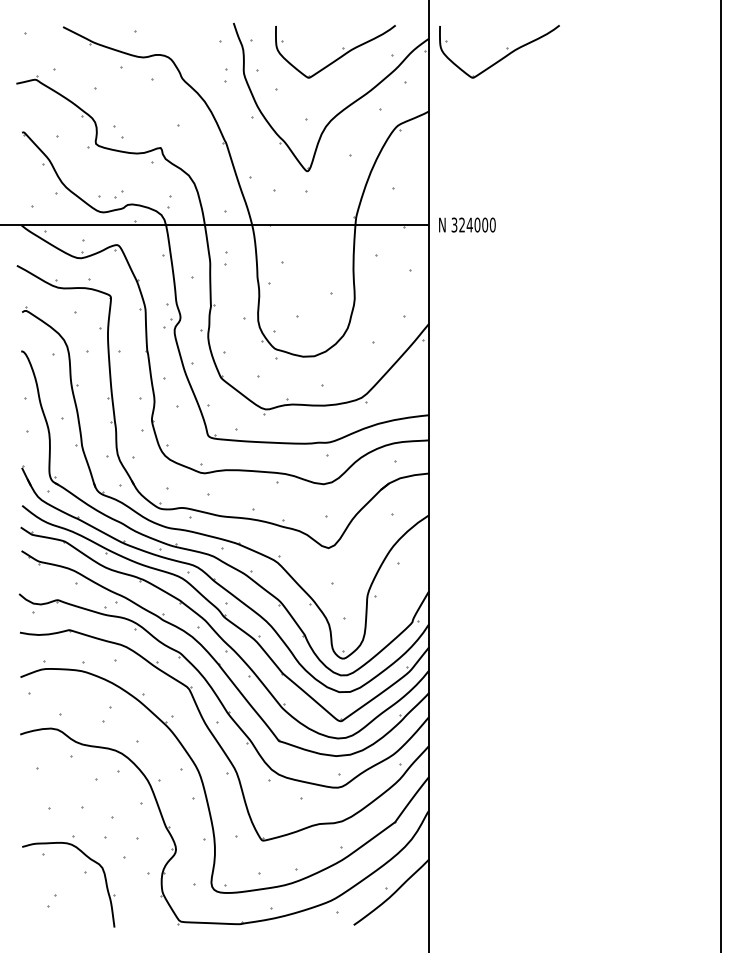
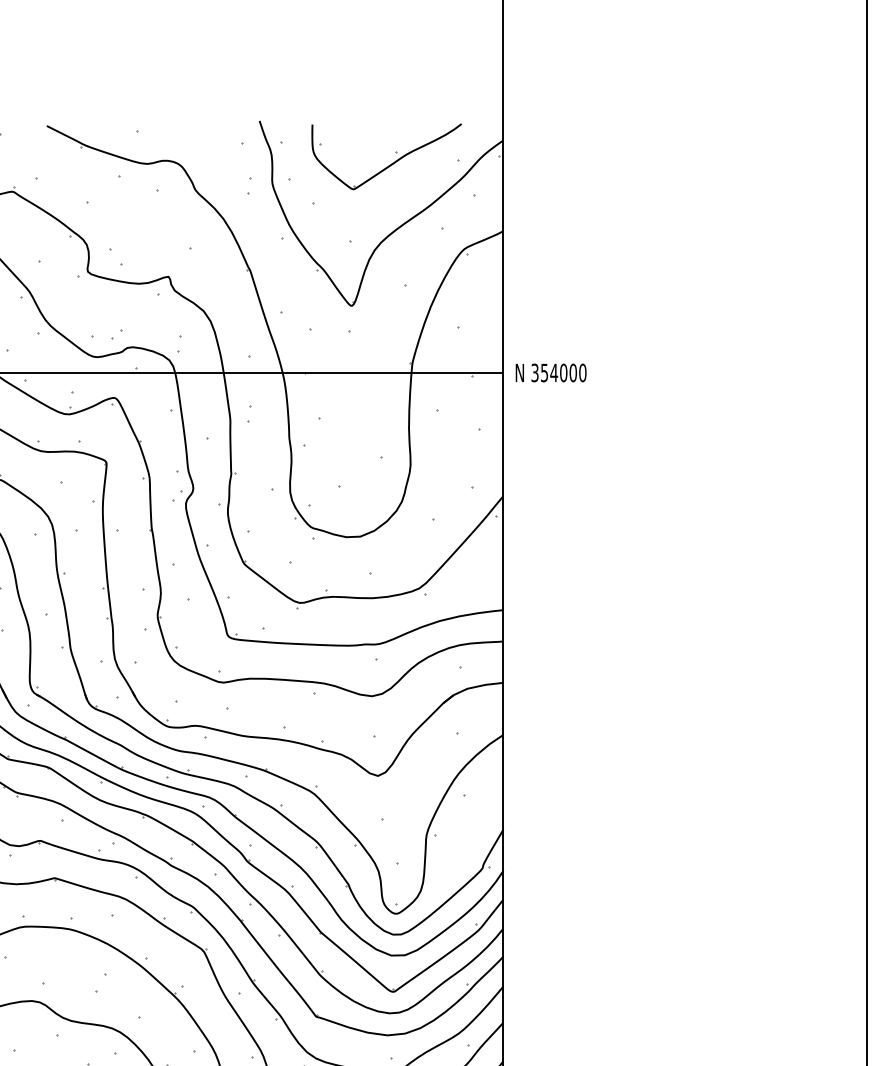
part: (503, 56) -> (596, 162), removed
text: (461, 224) -> (543, 372), 324000 -> 354000

